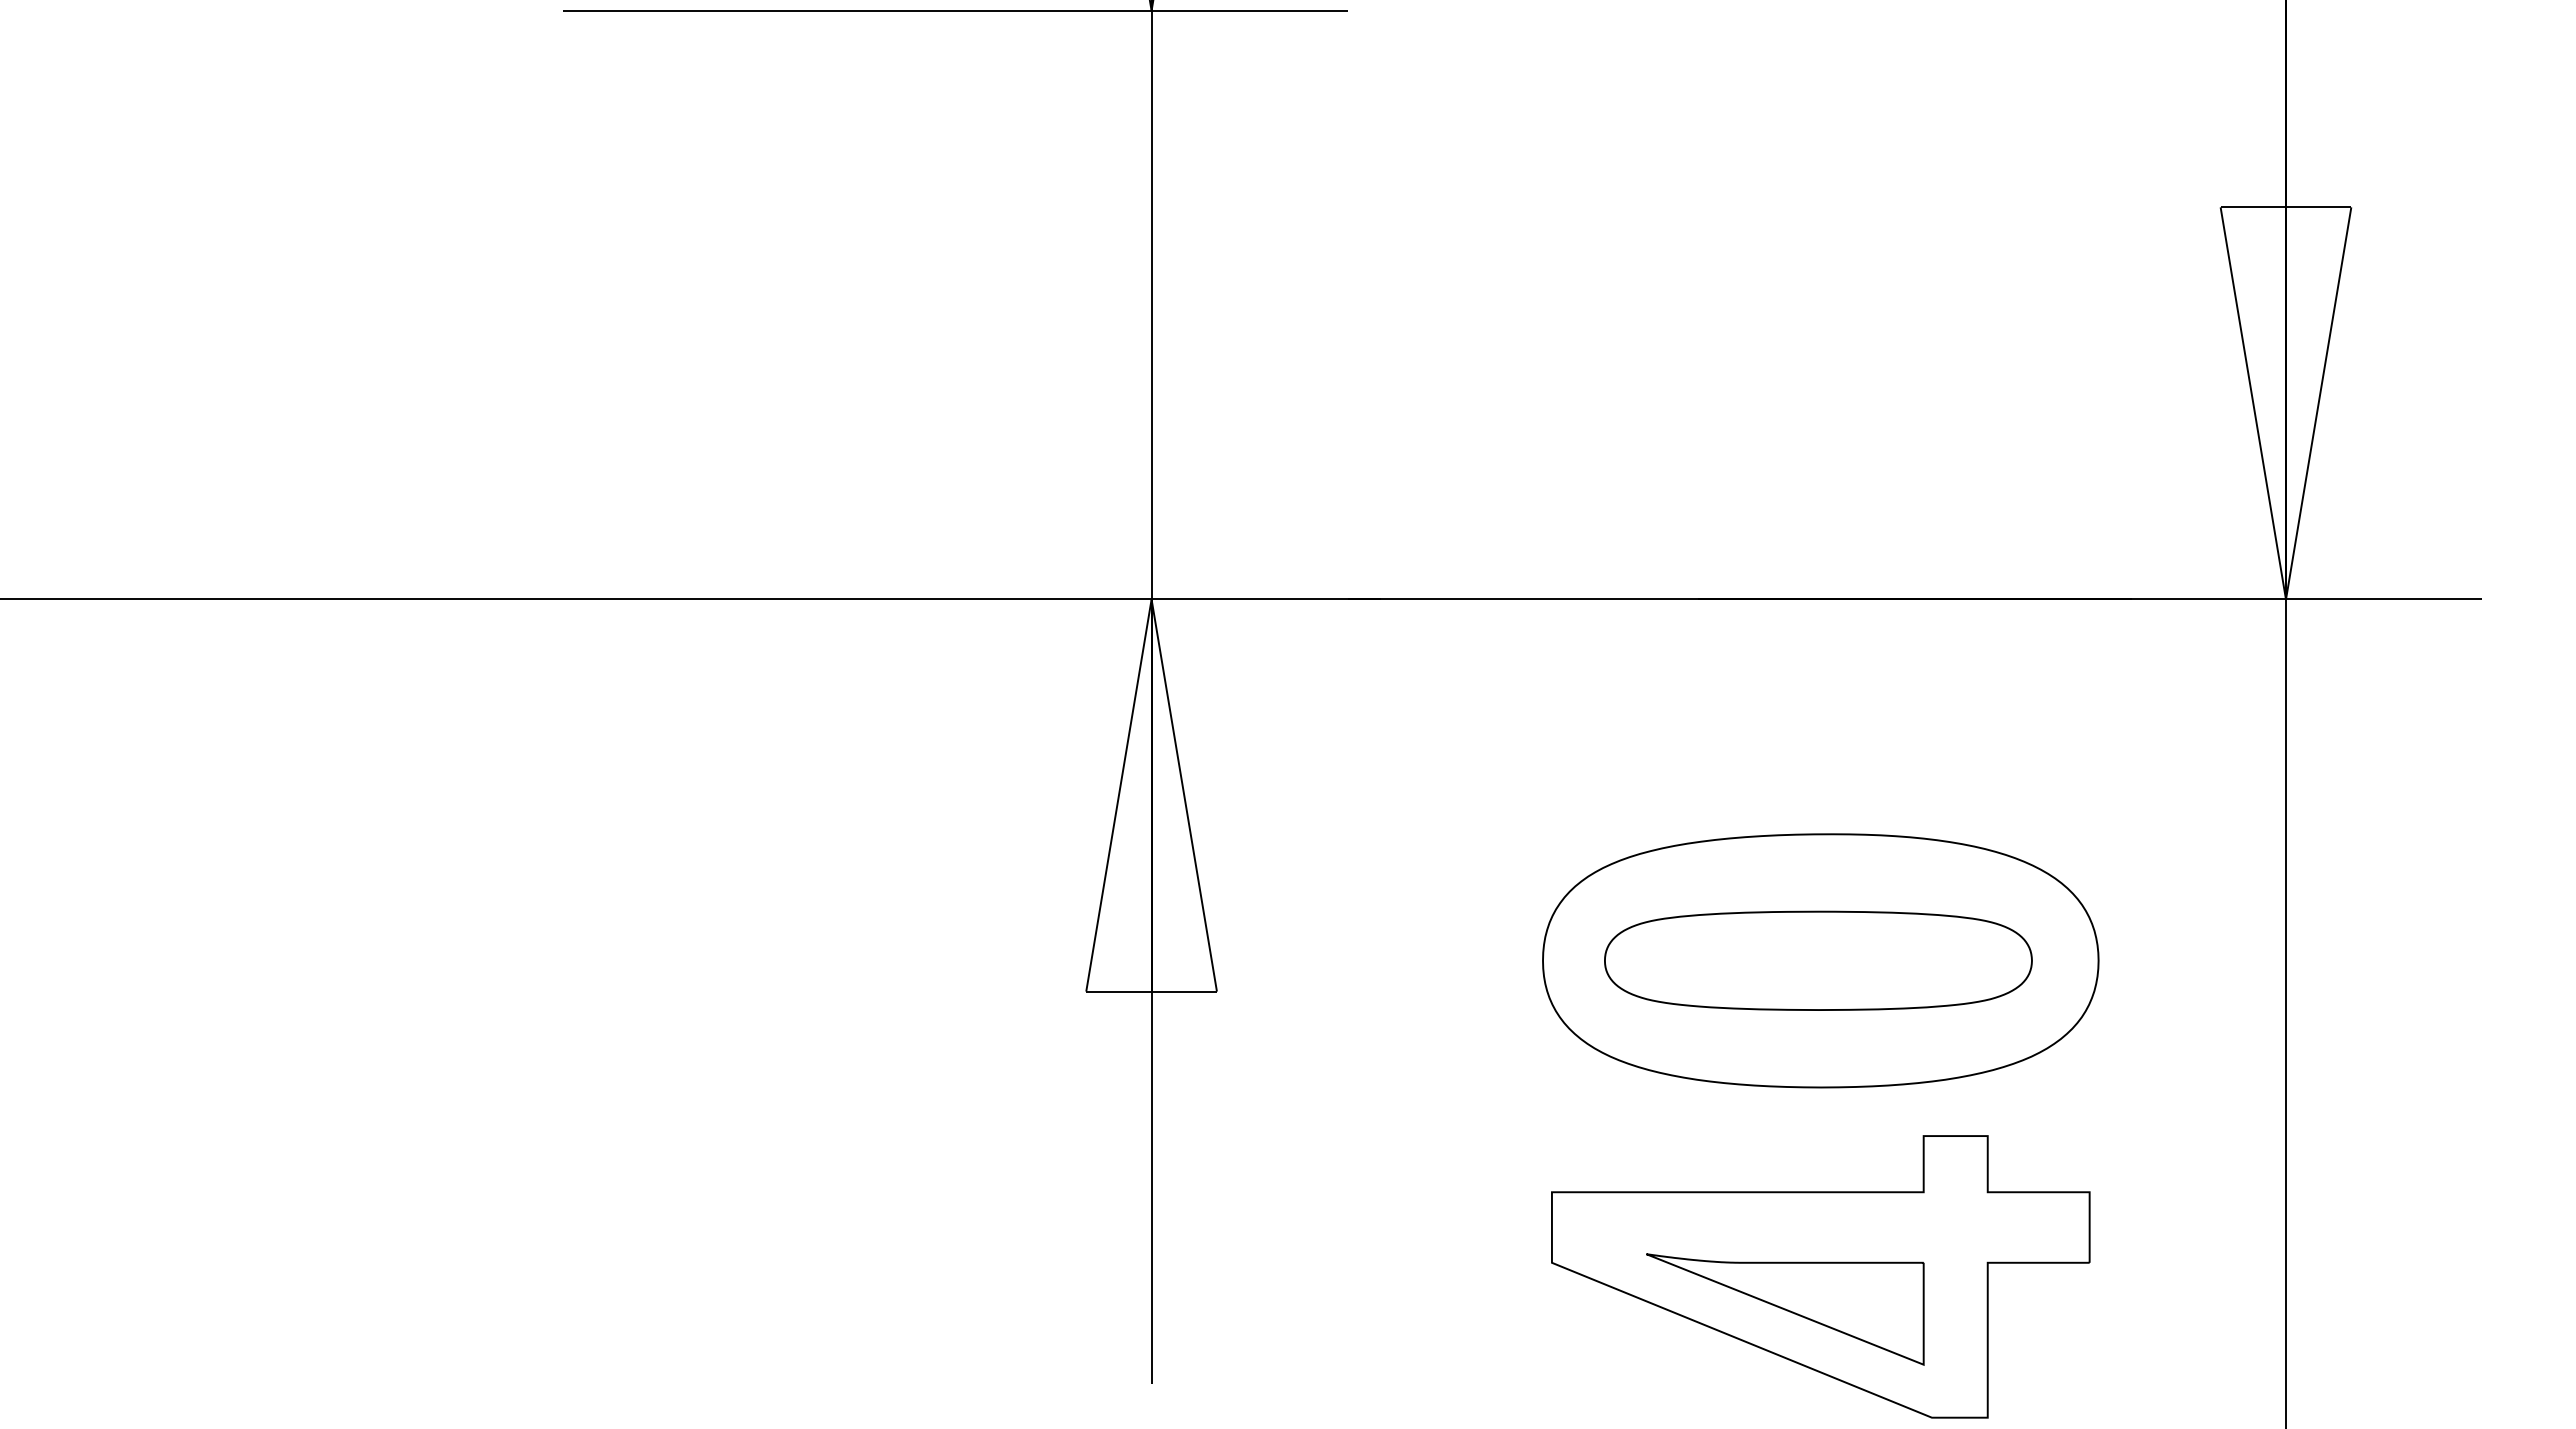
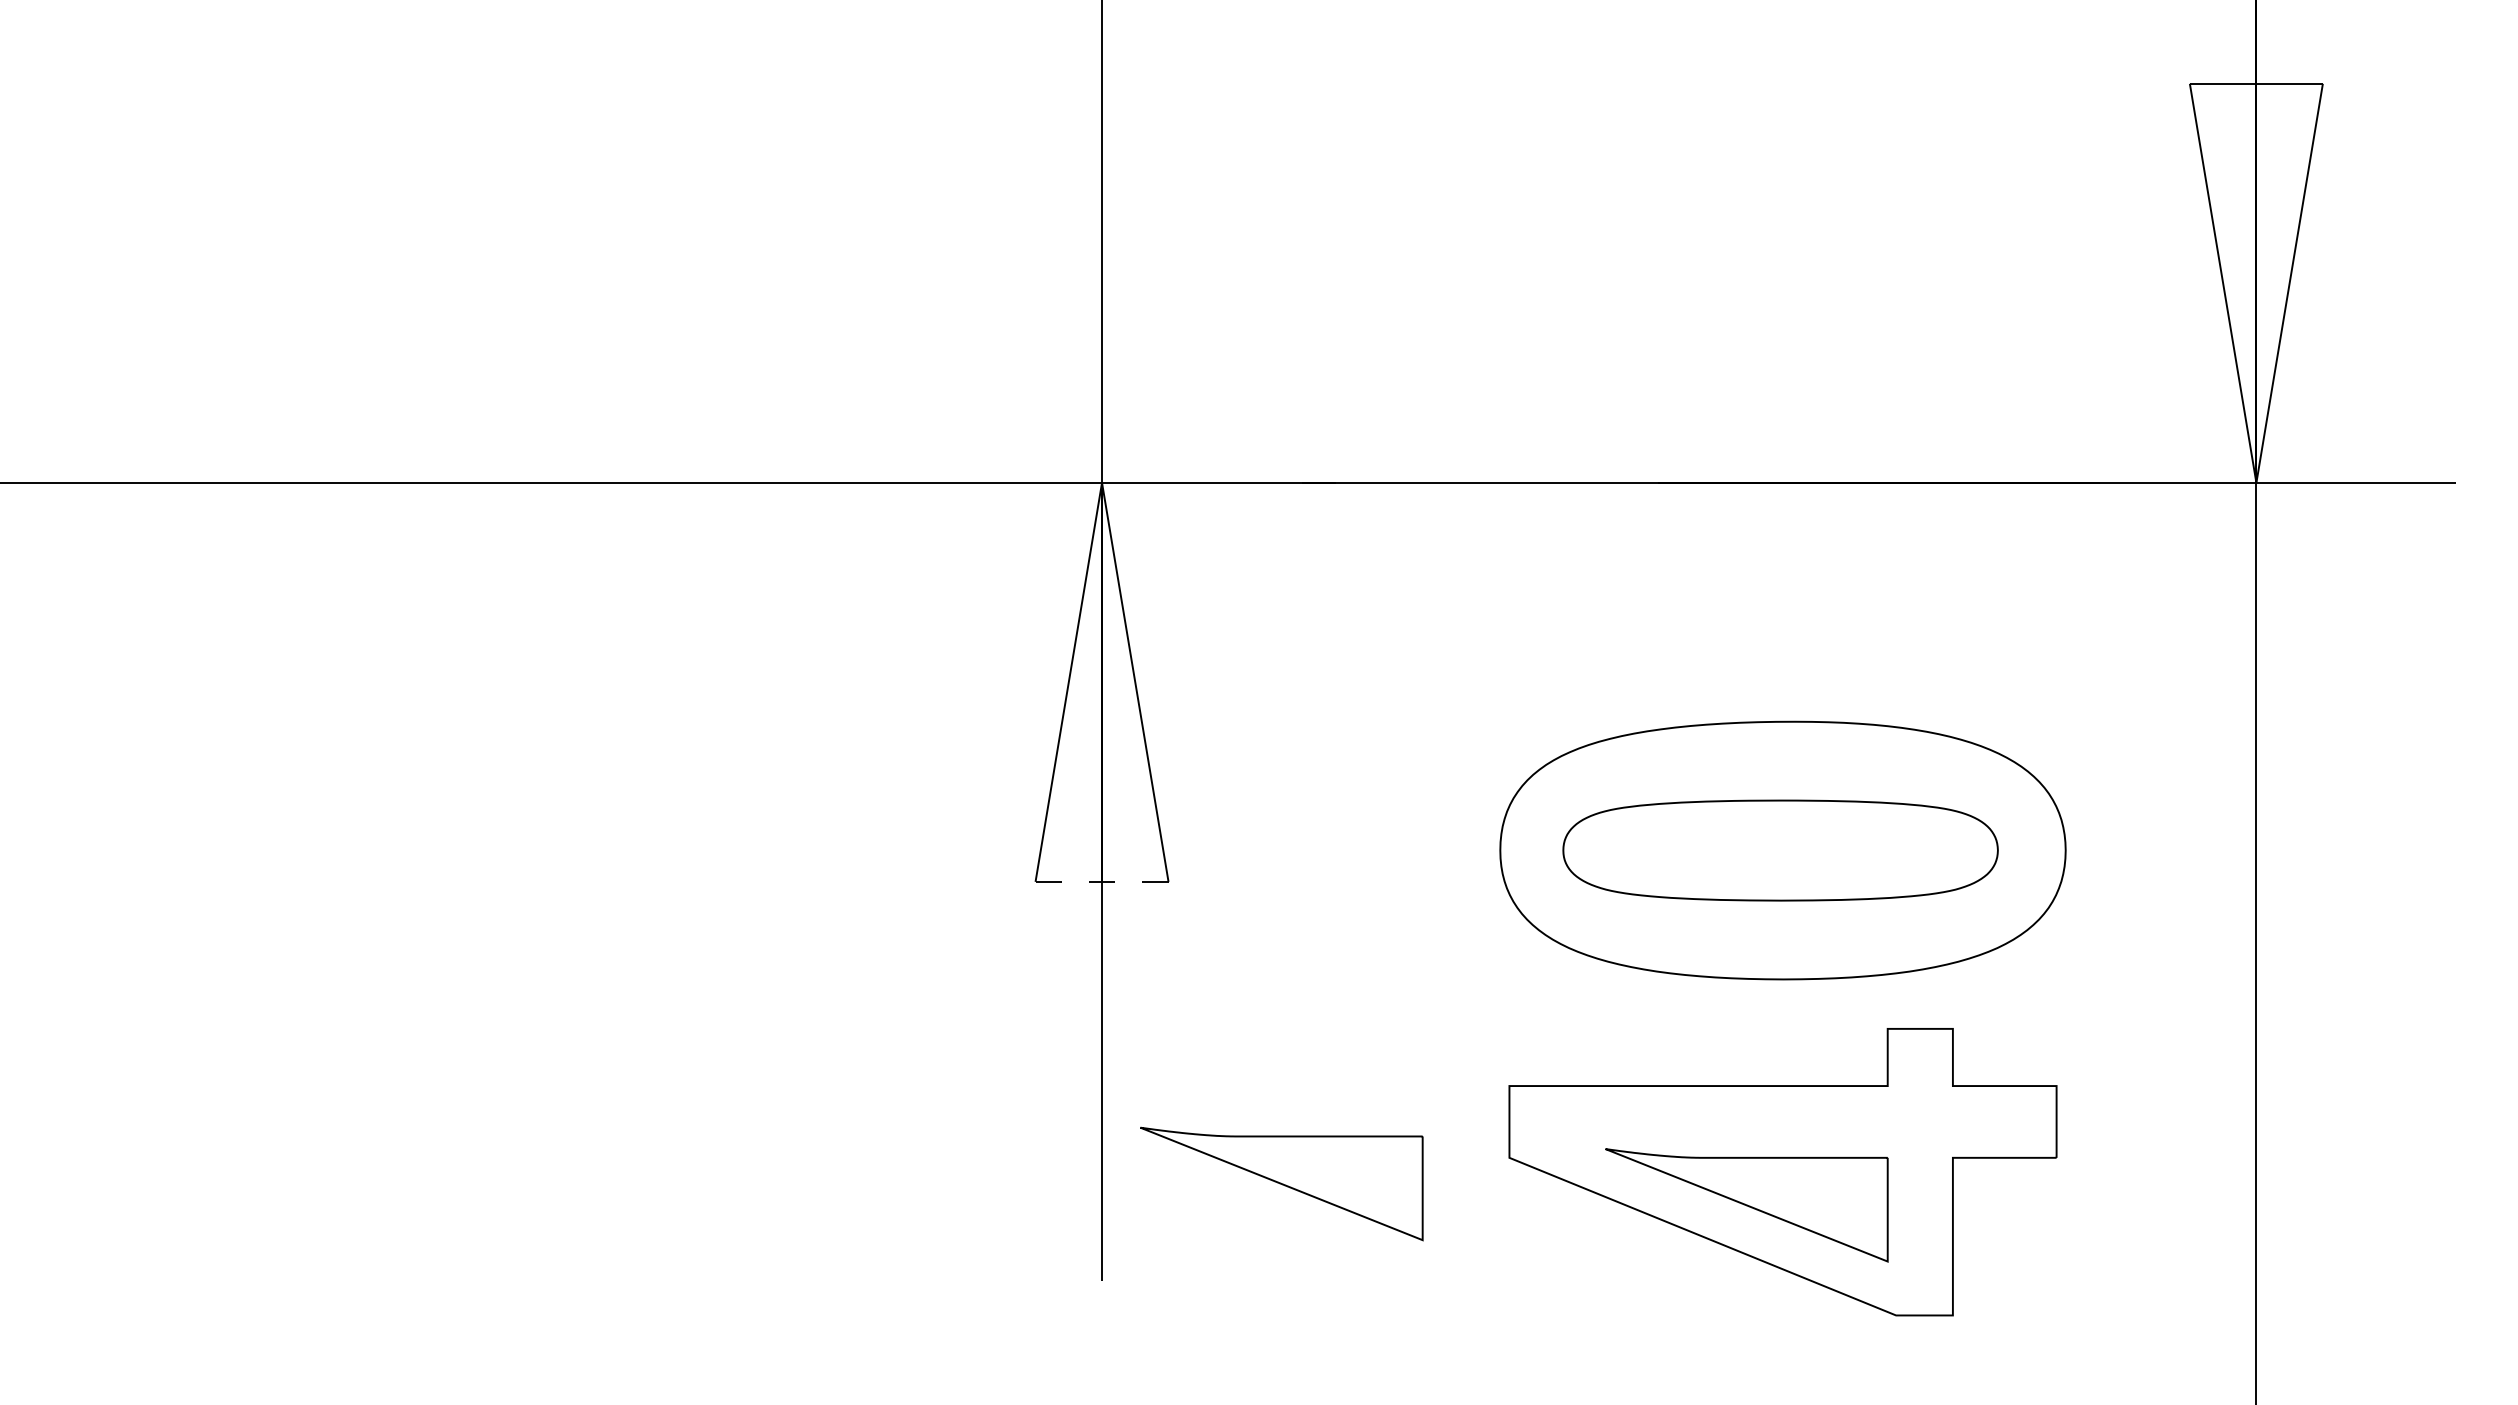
line: (1152, 991) -> (1102, 881), solid -> dashed
part: (1328, 1288) -> (1282, 1183), added

